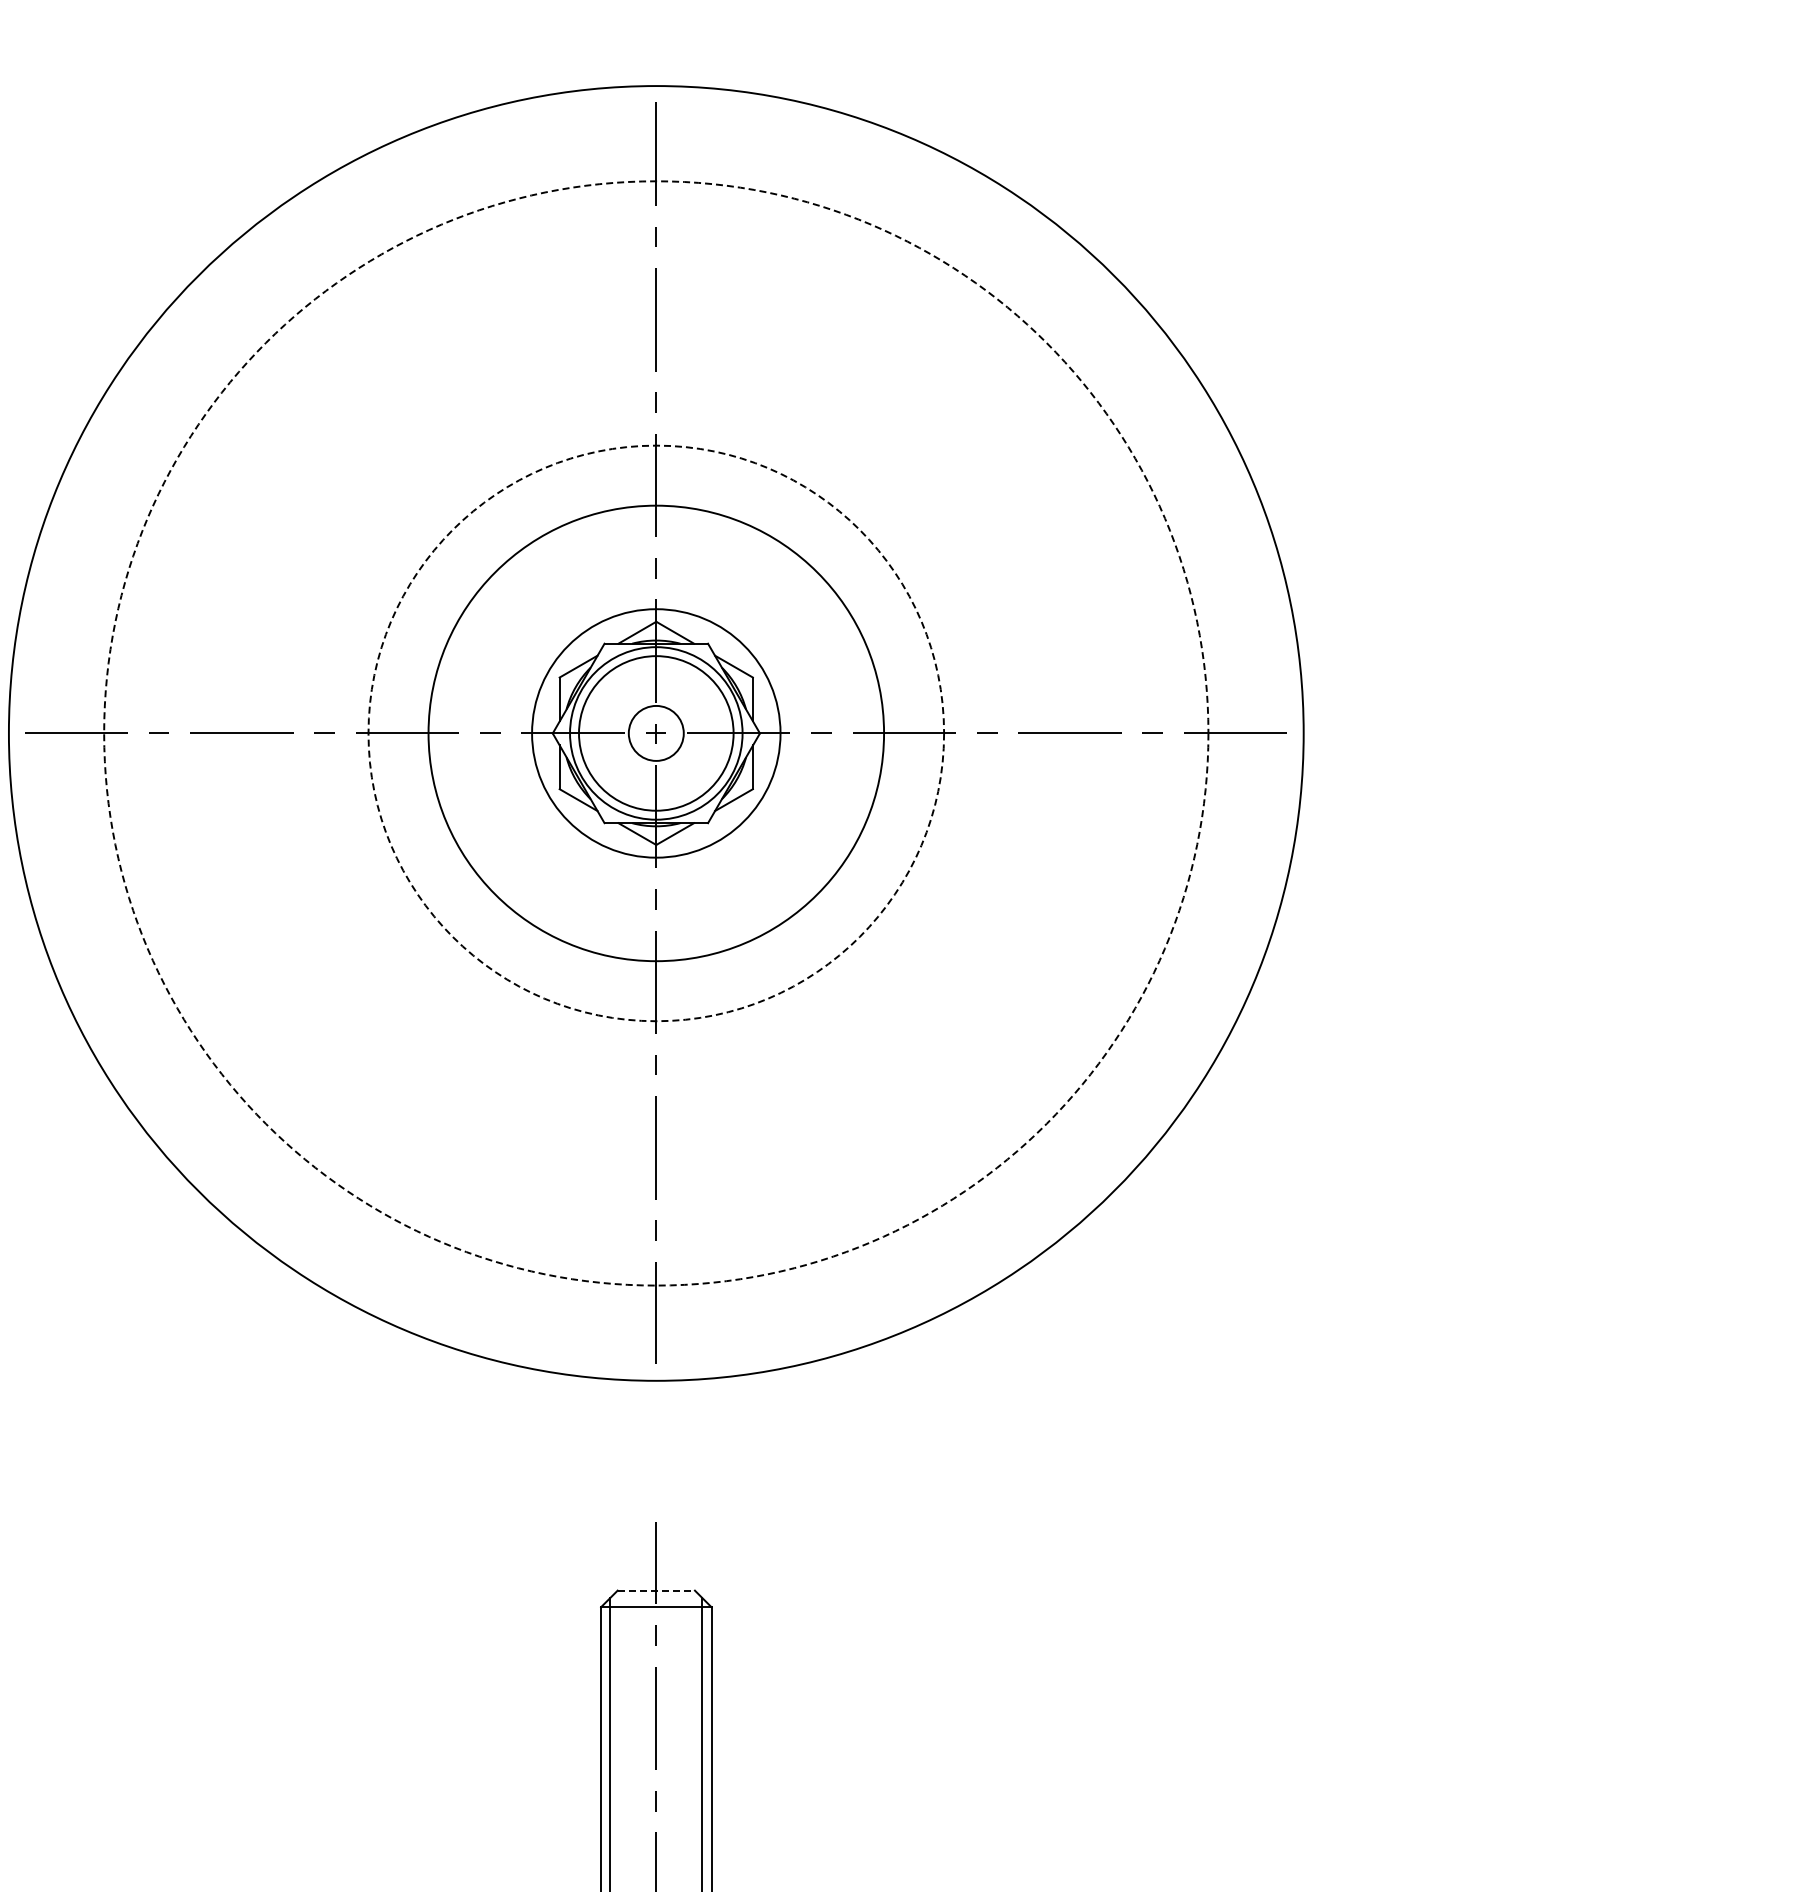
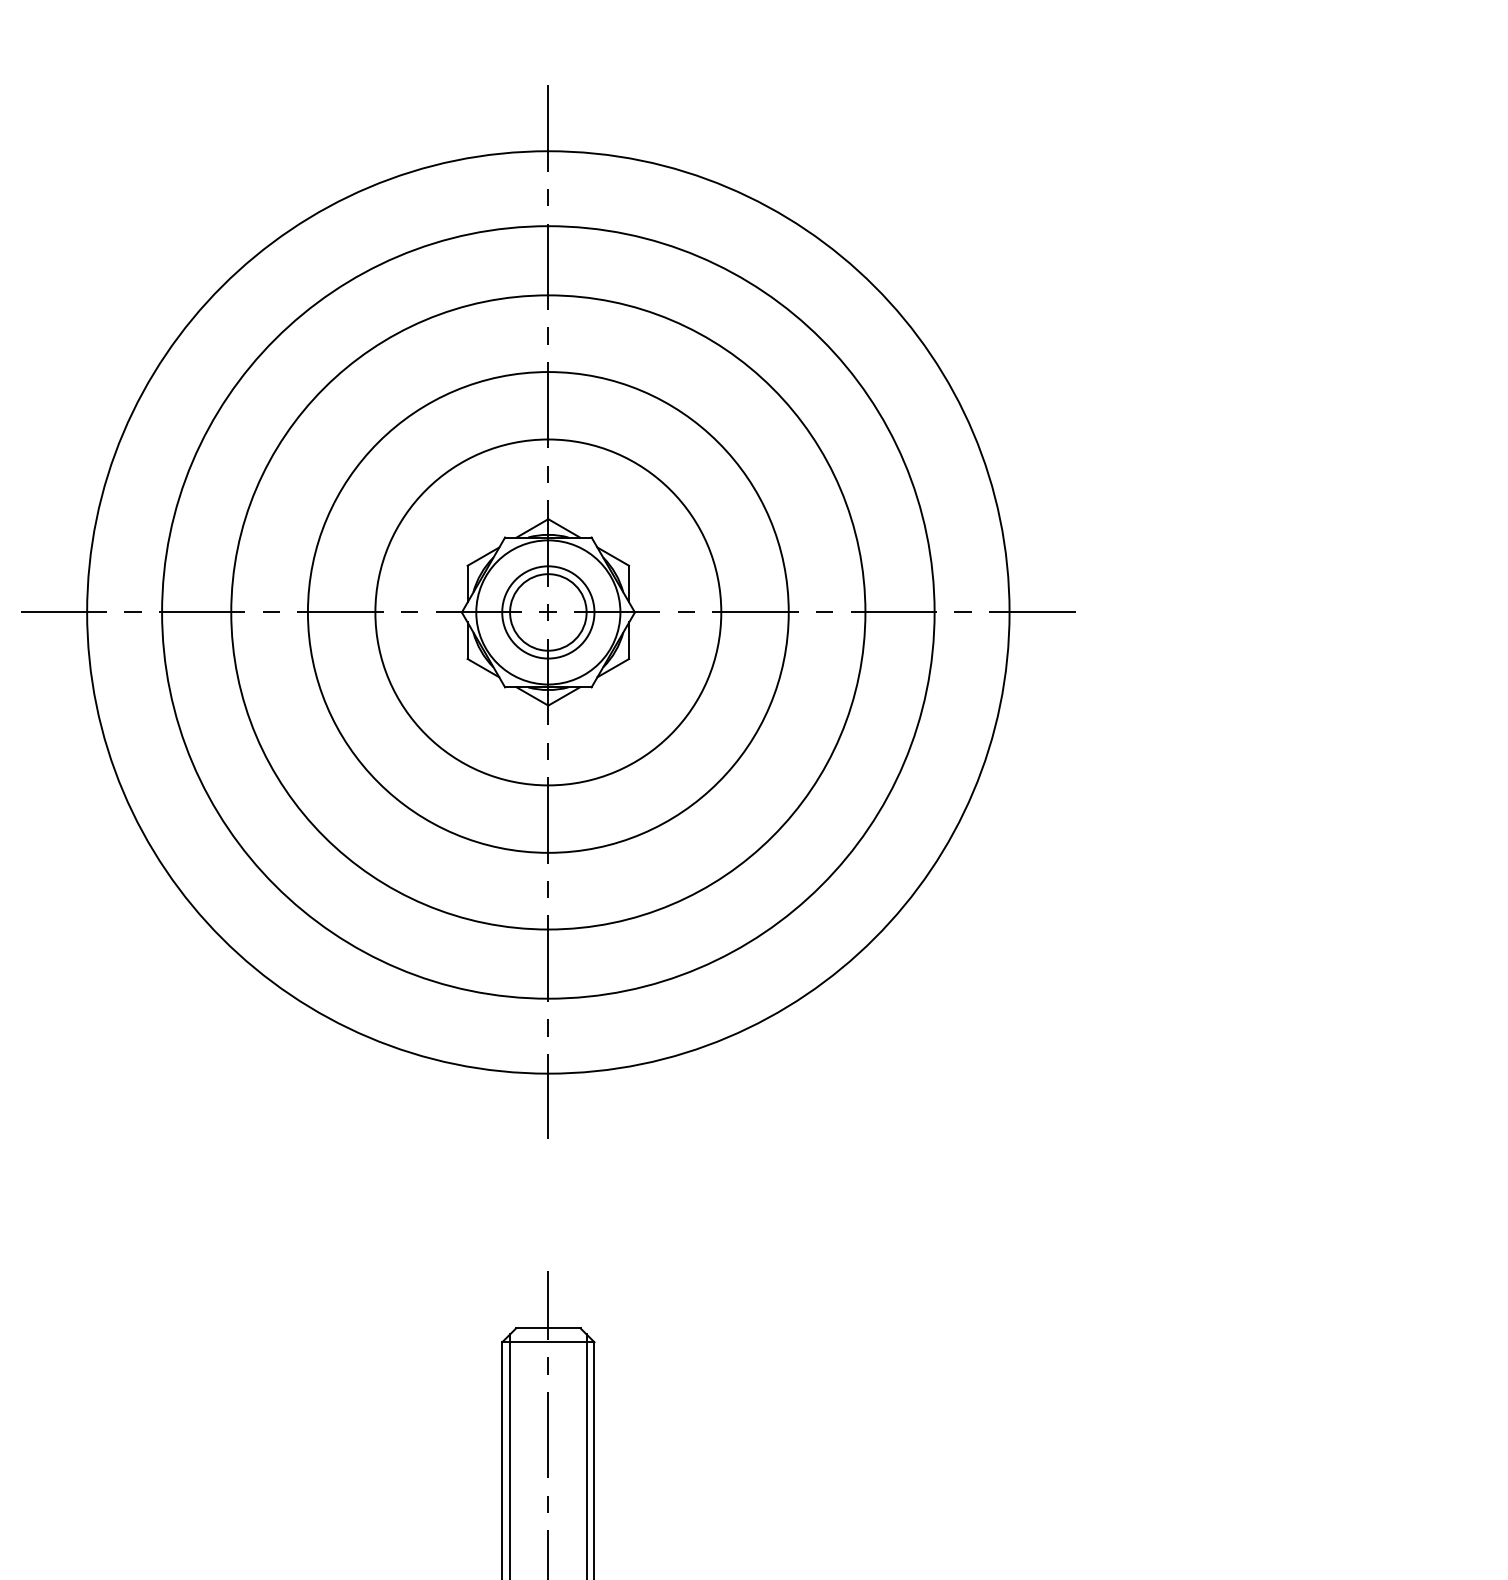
circle: (655, 733) -> (547, 612), size x0.71
circle: (655, 733) -> (547, 612), size x1.67
circle: (656, 733) -> (548, 612), dashed -> solid
circle: (656, 733) -> (548, 612), dashed -> solid
circle: (656, 733) -> (548, 612), size x0.71
circle: (656, 733) -> (548, 612), size x1.67
circle: (656, 733) -> (548, 612), size x1.67
line: (656, 1590) -> (548, 1328), dashed -> solid

